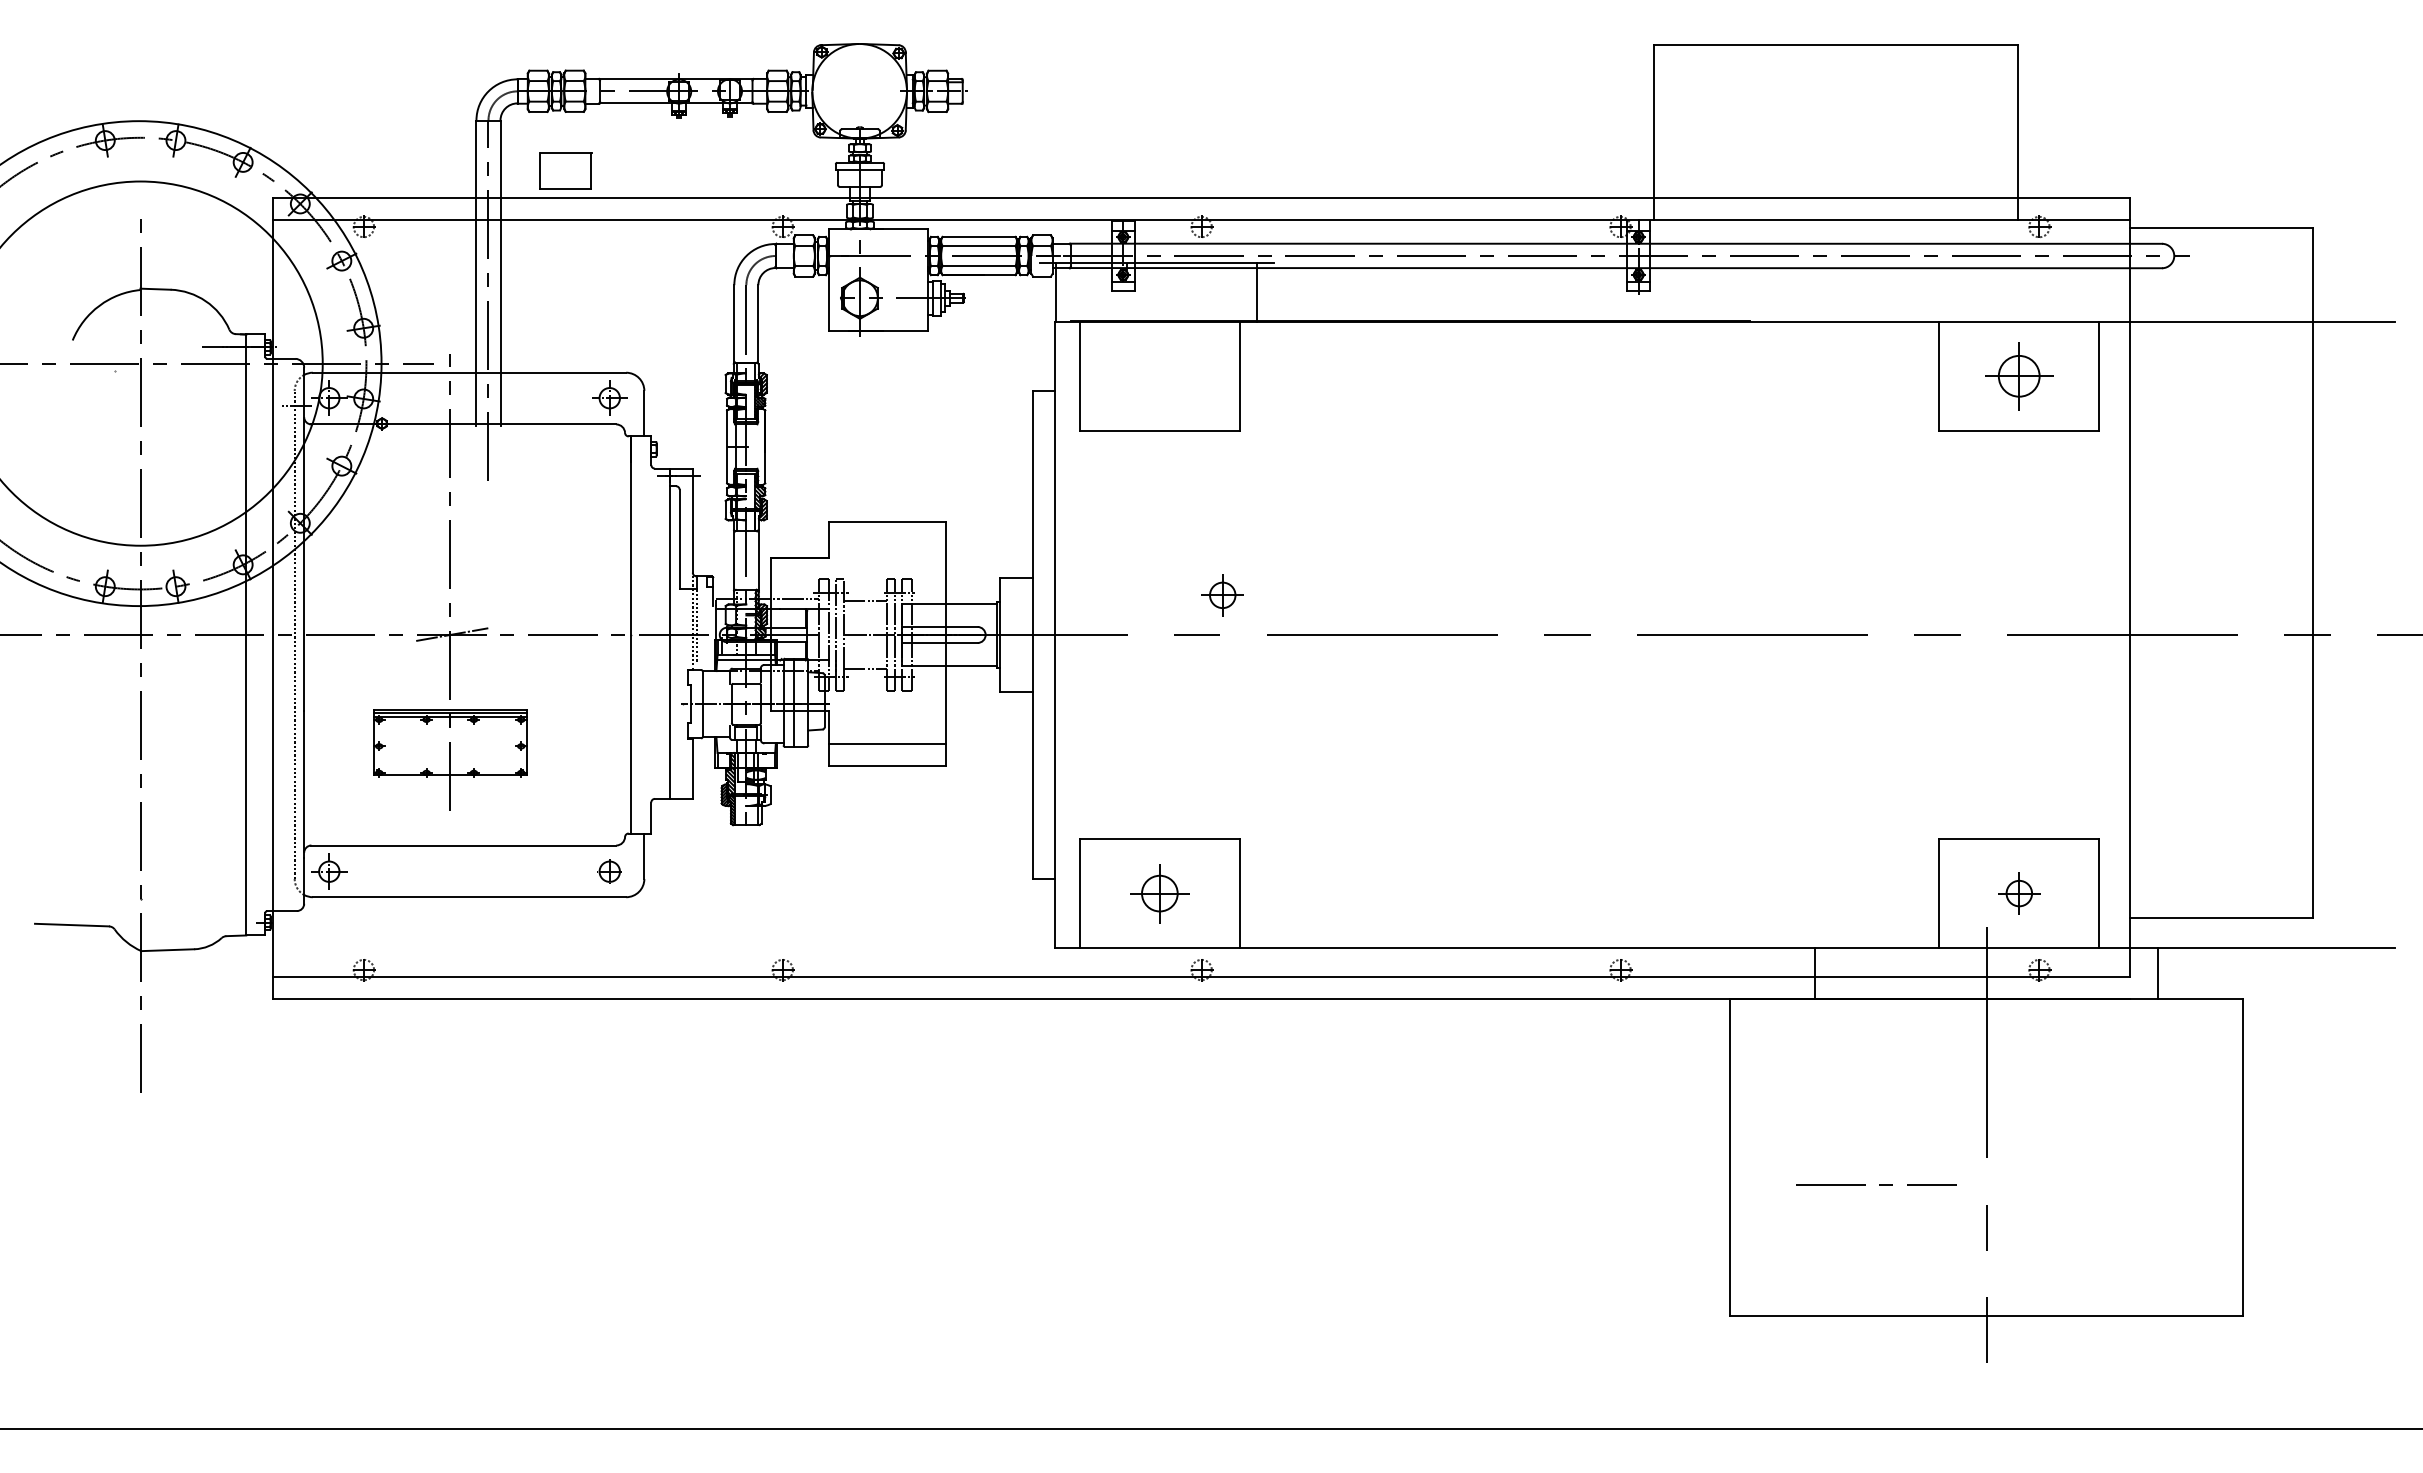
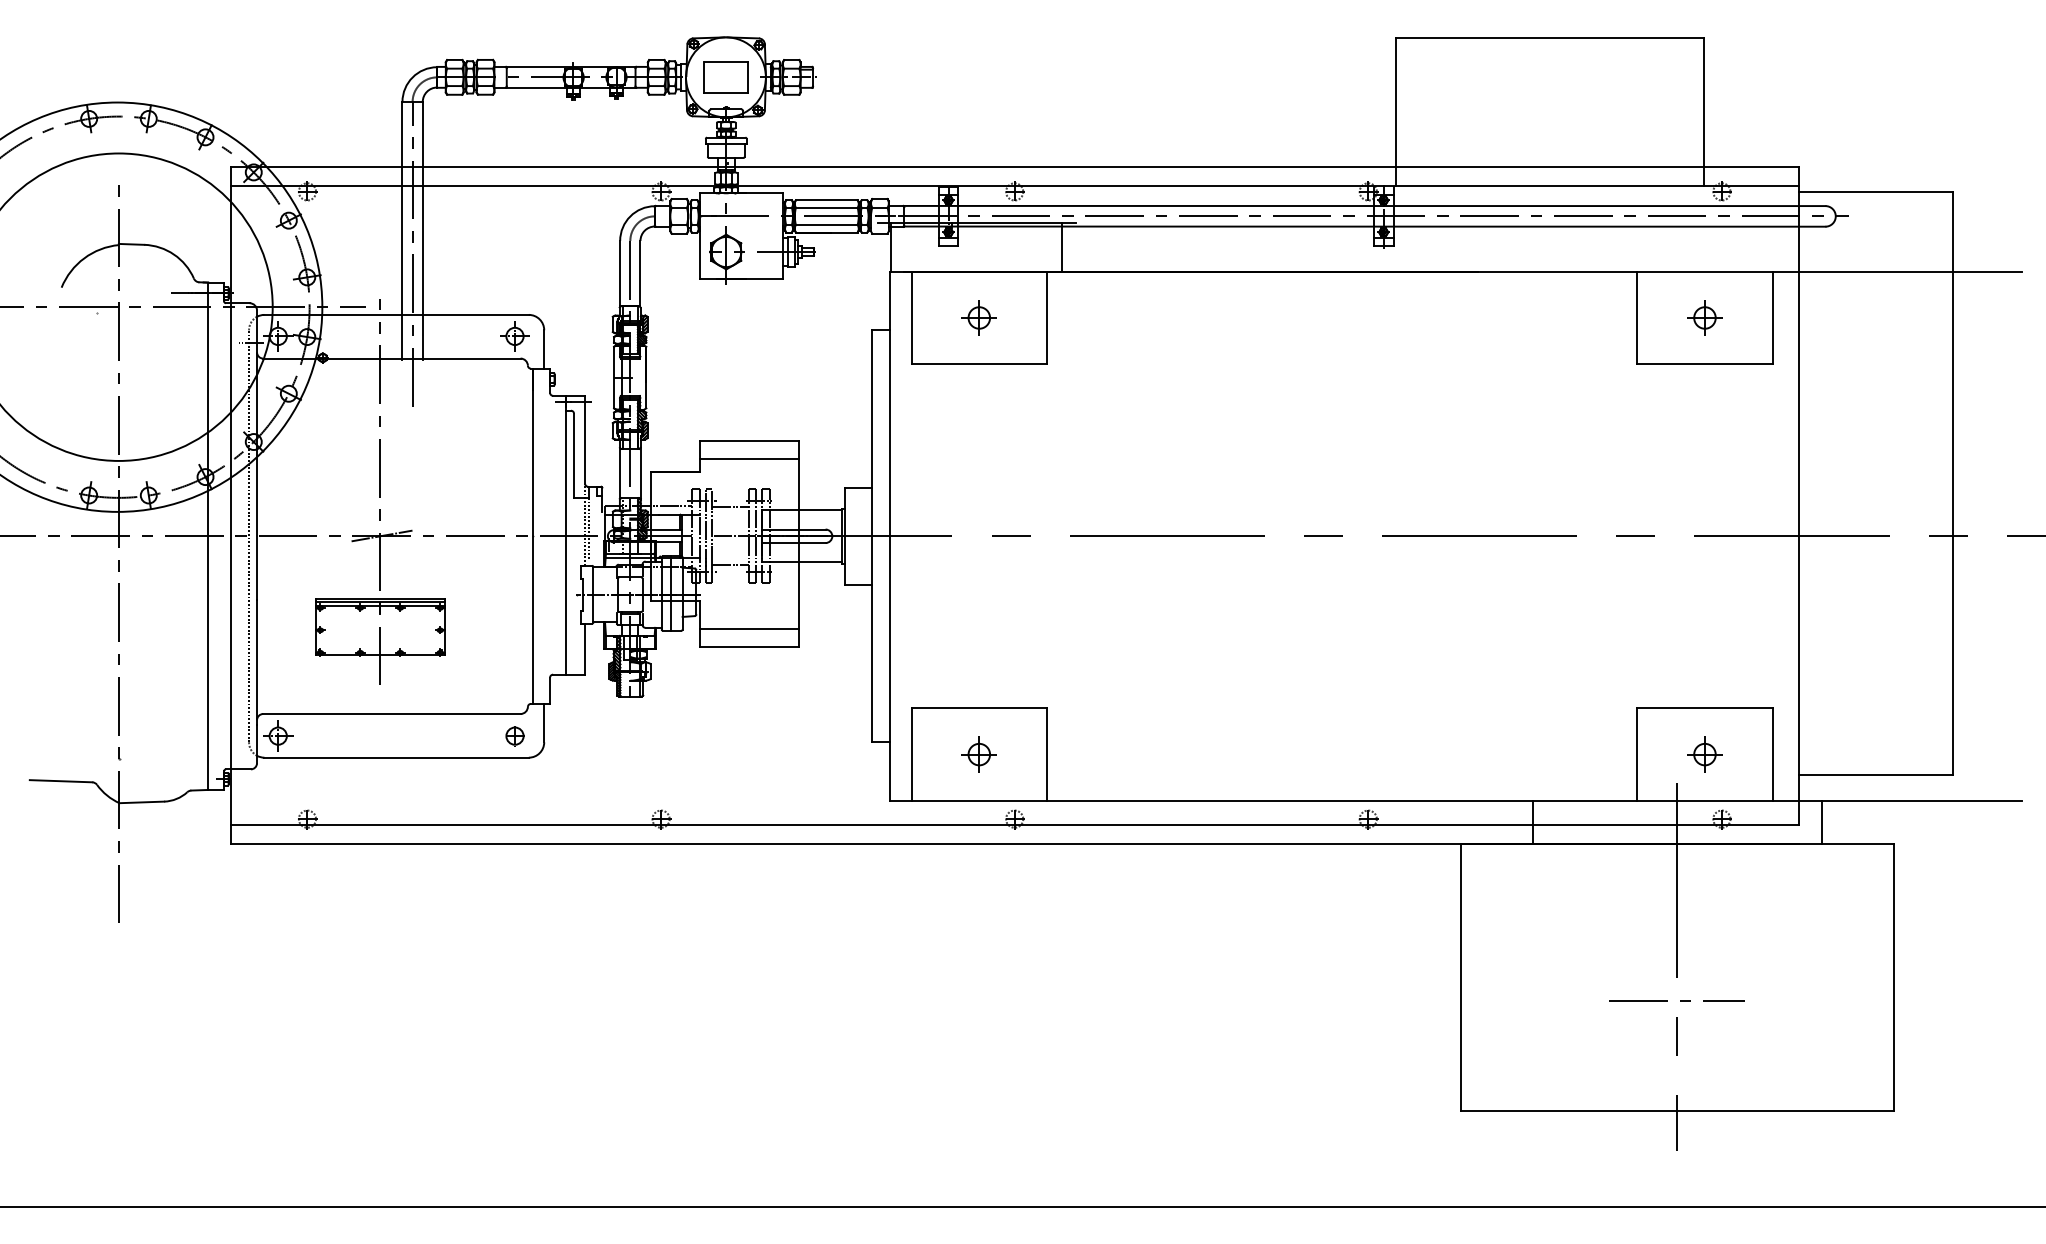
part: (565, 170) -> (725, 76), moved
part: (2019, 376) -> (1705, 318), size x0.62
line: (887, 543) -> (749, 459), added
part: (1222, 595) -> (979, 318), moved
part: (1159, 893) -> (979, 754), size x0.71
line: (1879, 1184) -> (1679, 1000), moved

